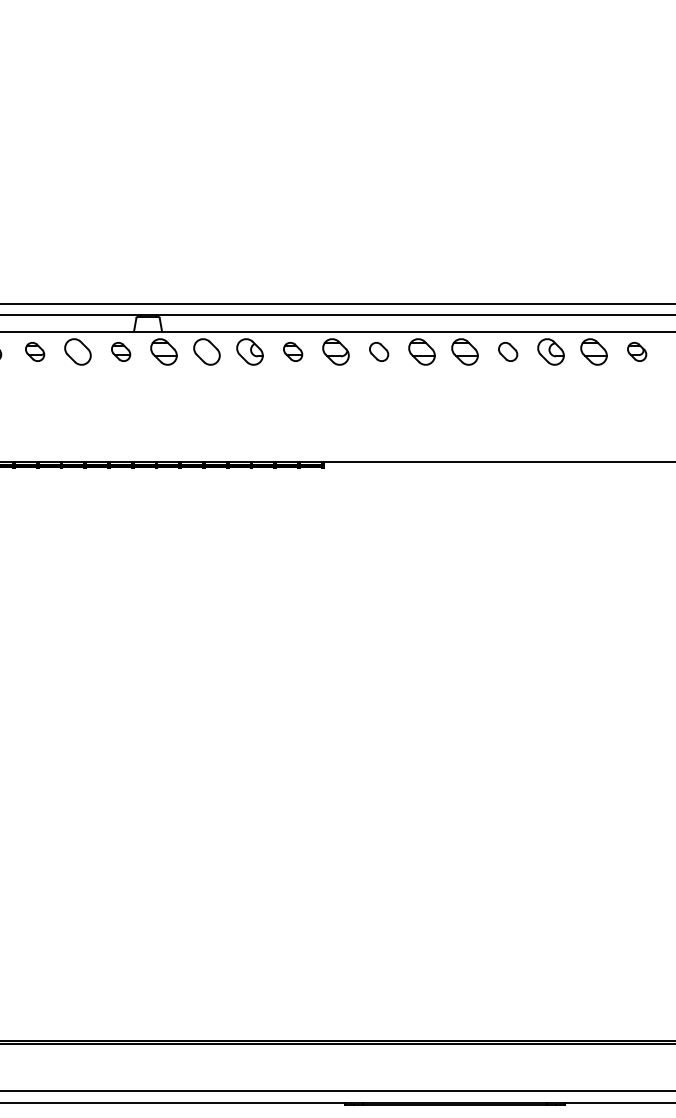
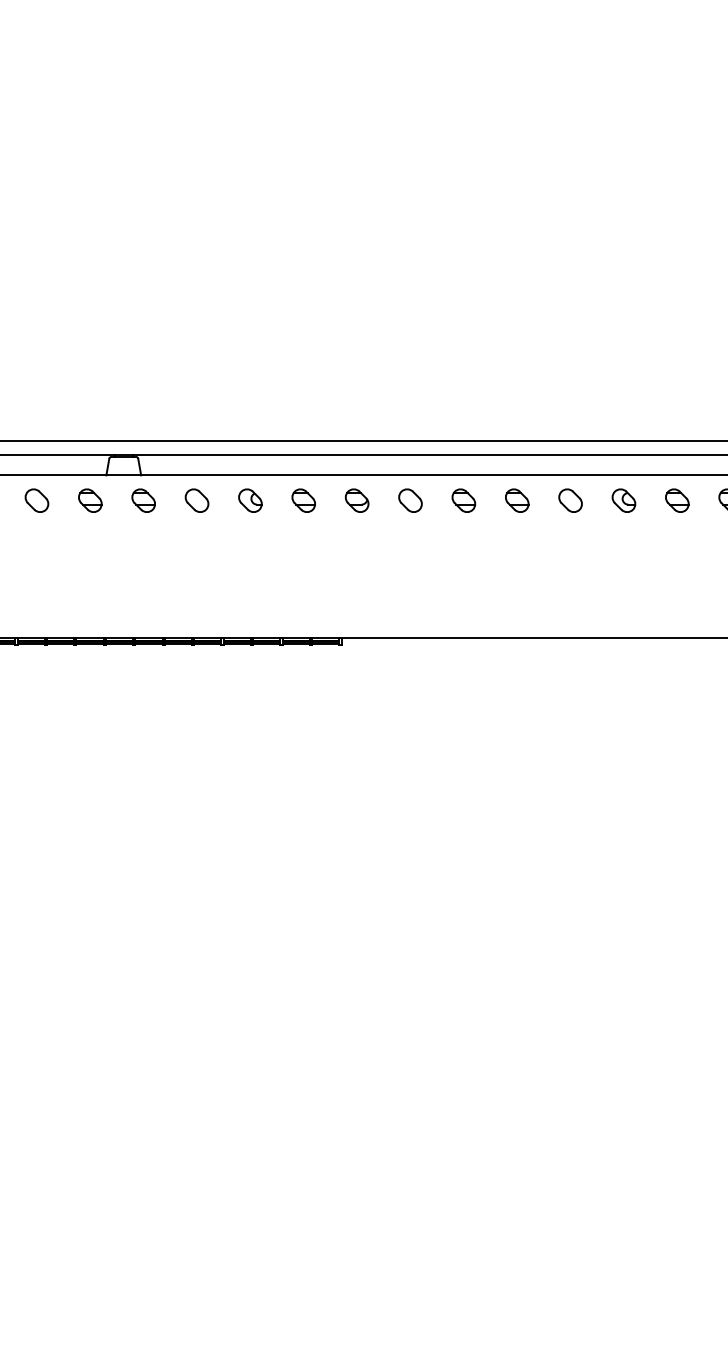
part: (78, 351) -> (37, 500), size x0.71
part: (164, 351) -> (144, 500), size x0.71
part: (207, 351) -> (197, 500), size x0.71
part: (250, 351) -> (250, 500), size x0.71
part: (336, 351) -> (357, 500), size x0.71
part: (422, 351) -> (464, 500), size x0.71
part: (465, 351) -> (517, 500), size x0.71
part: (551, 351) -> (624, 500), size x0.71
part: (594, 351) -> (677, 500), size x0.71

